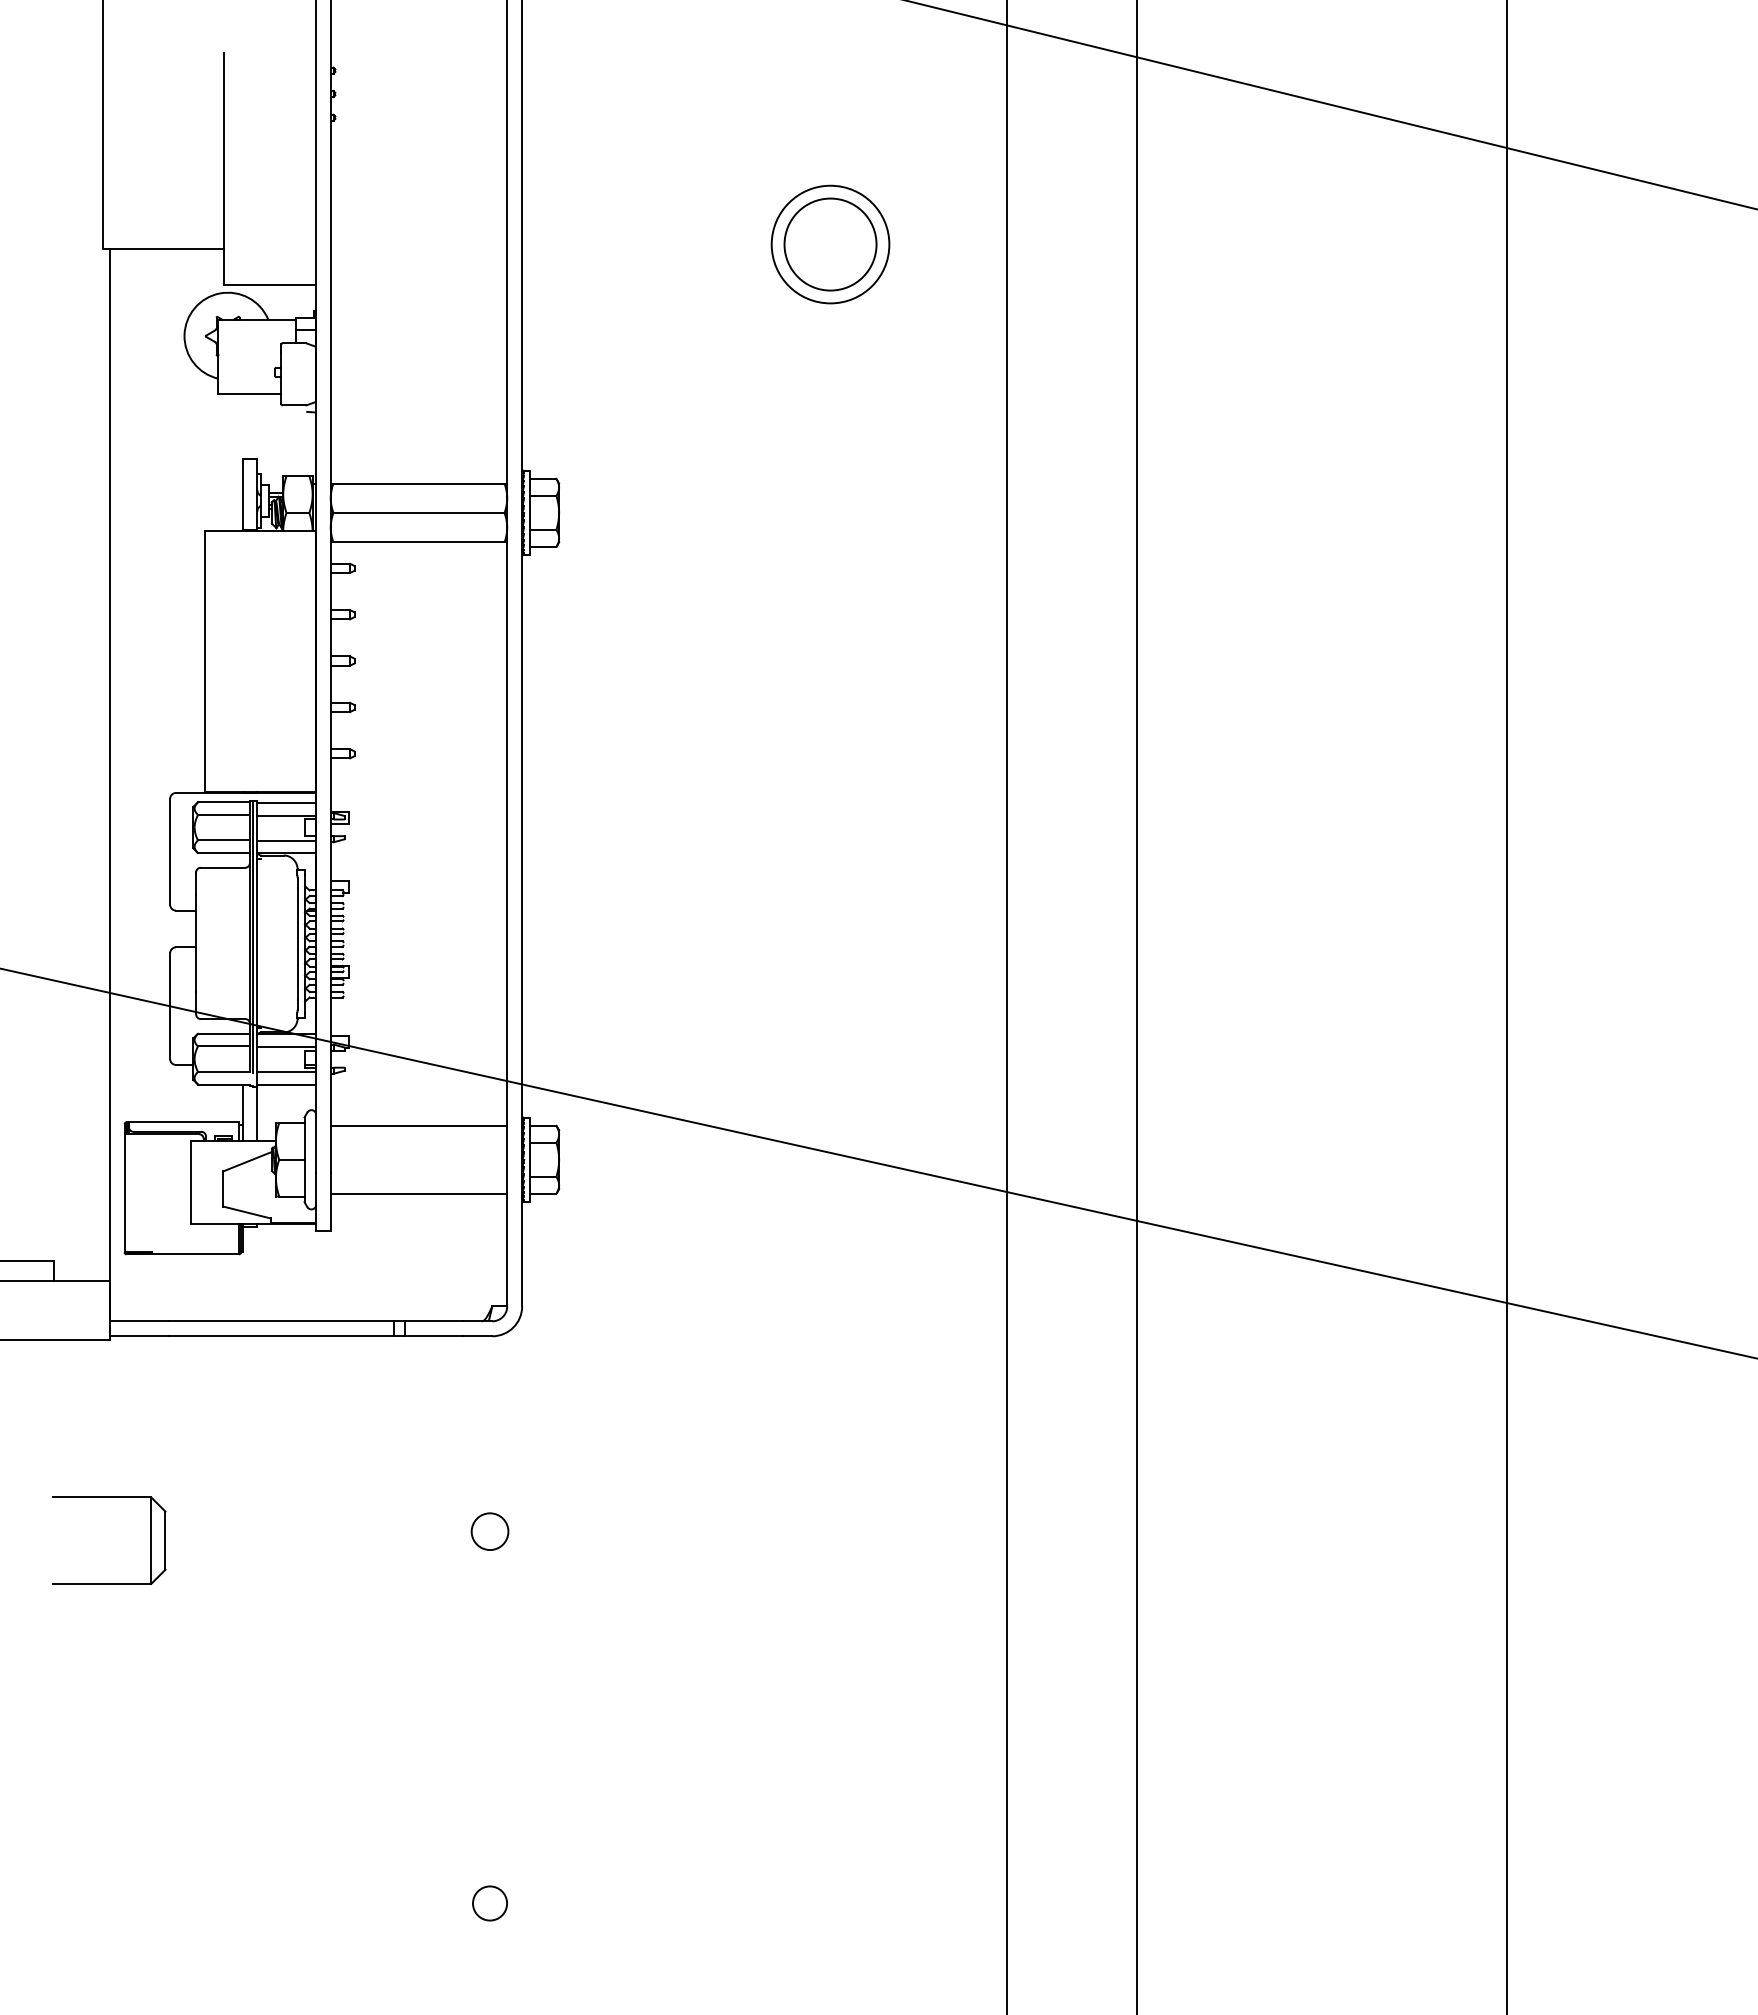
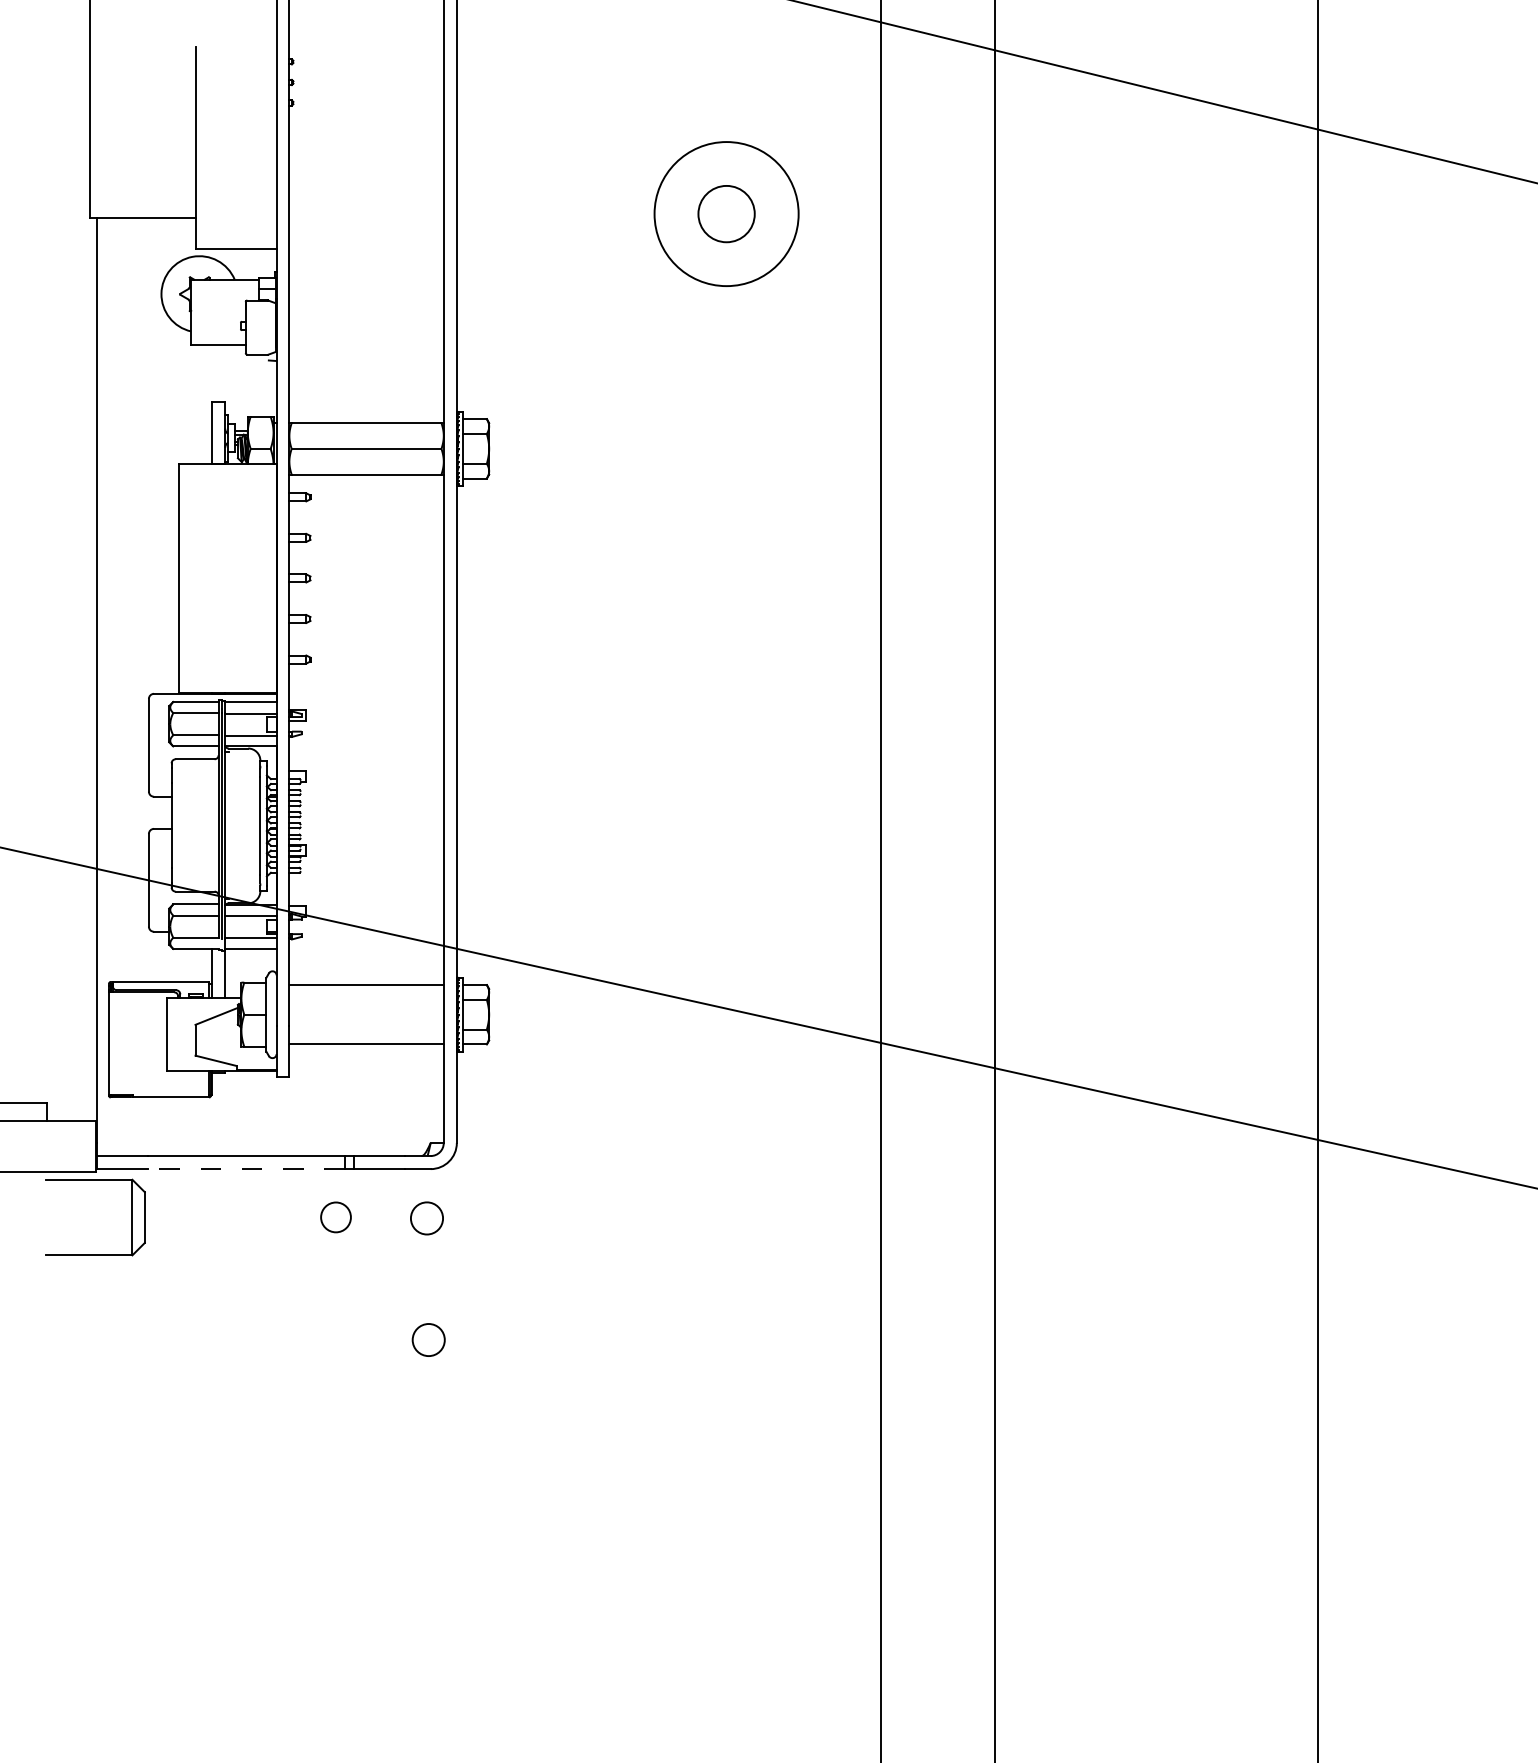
circle: (830, 244) -> (726, 214), size x0.7
circle: (830, 244) -> (726, 214), size x1.4
line: (281, 1336) -> (246, 1169), solid -> dashed
circle: (487, 1392) -> (426, 1218), added
part: (150, 1540) -> (131, 1217), moved
circle: (489, 1903) -> (335, 1217), moved

